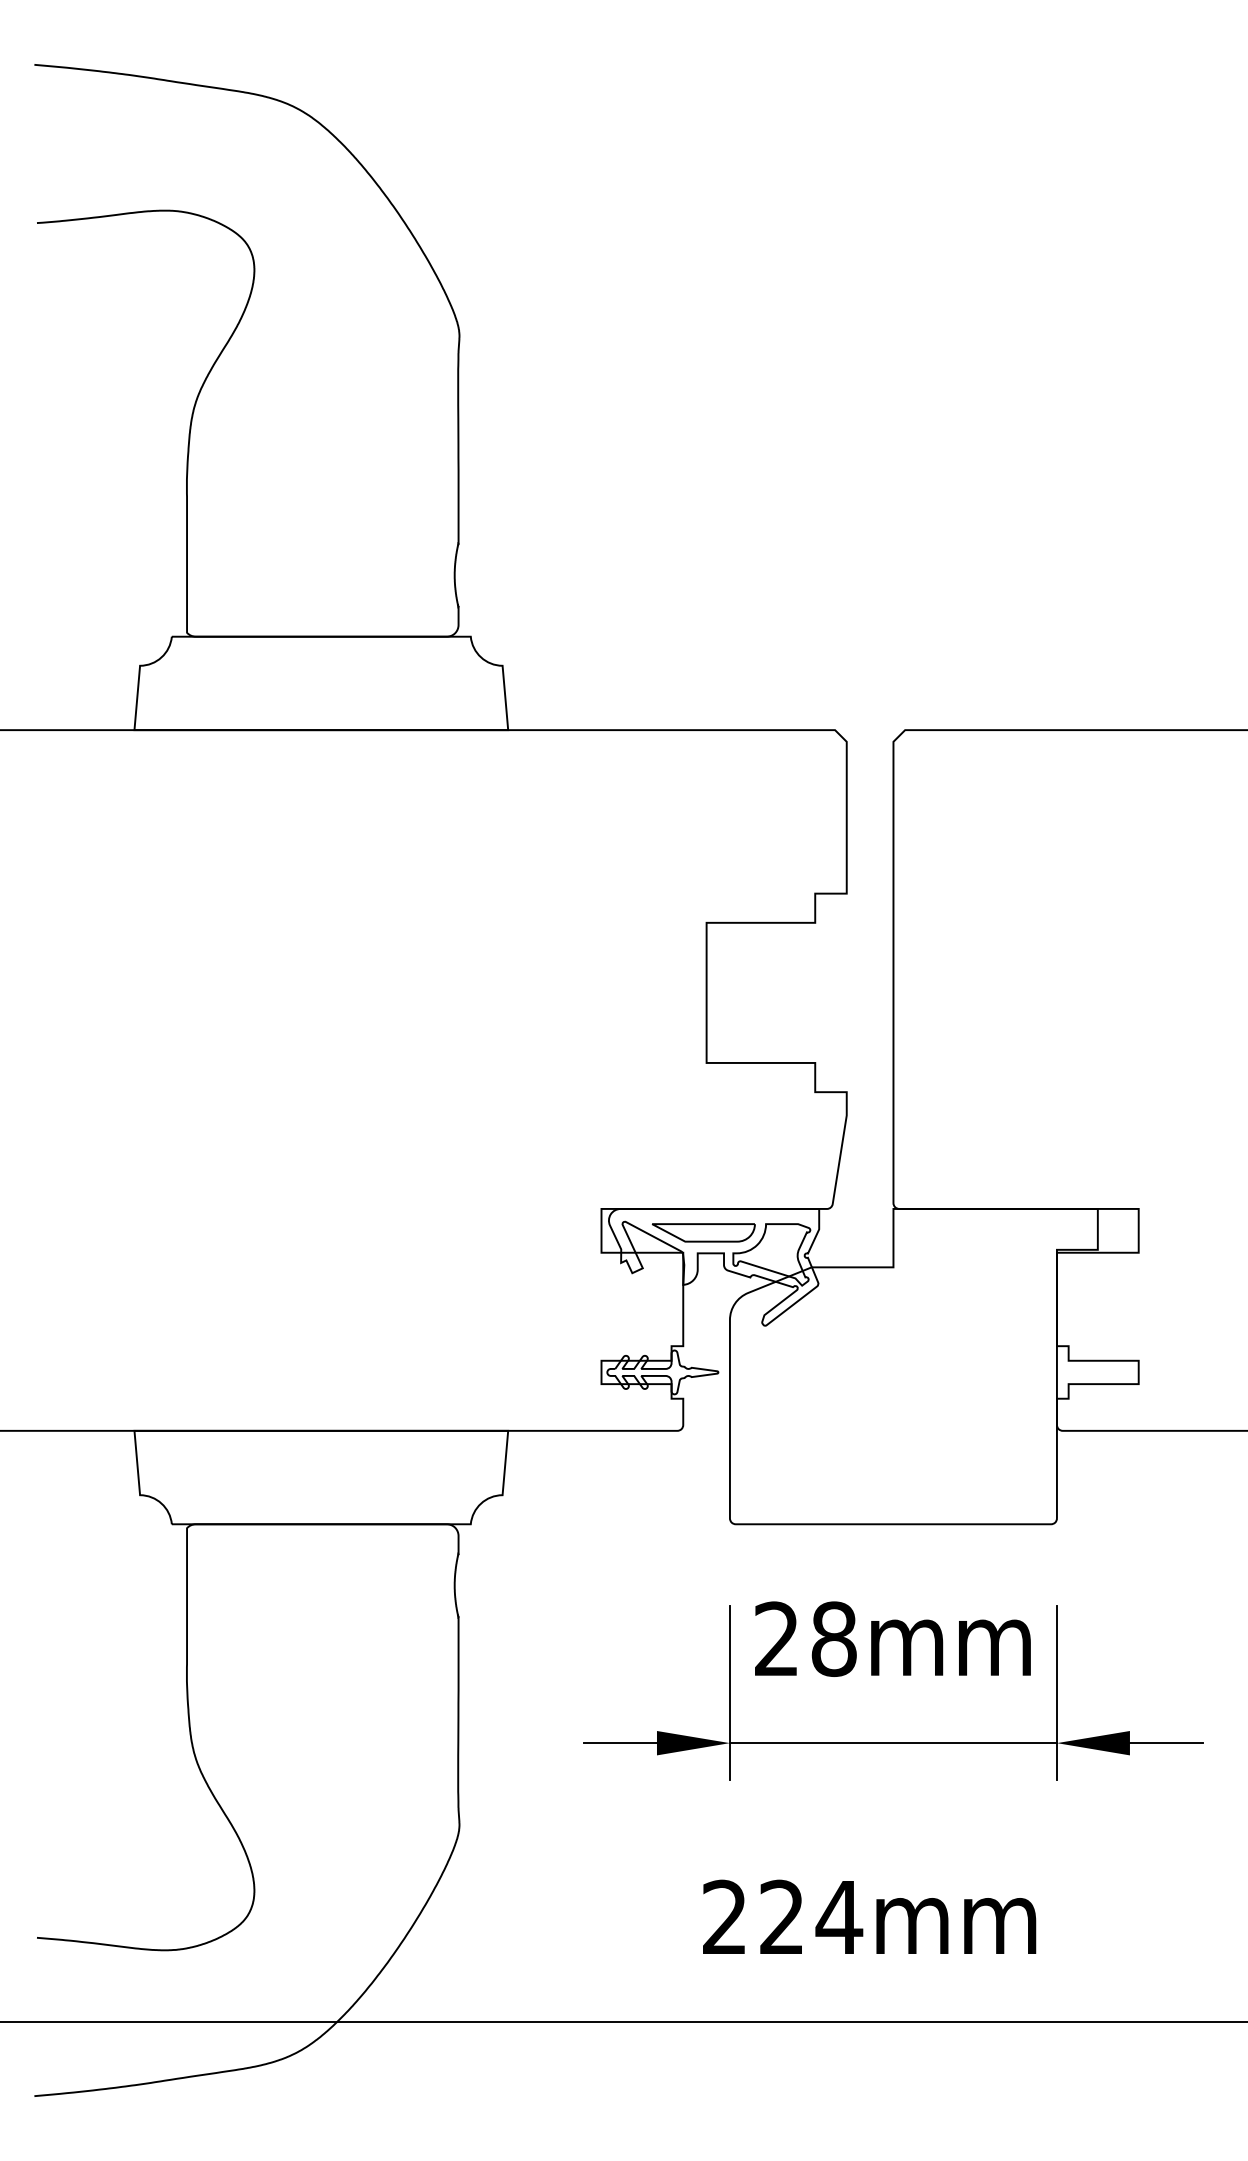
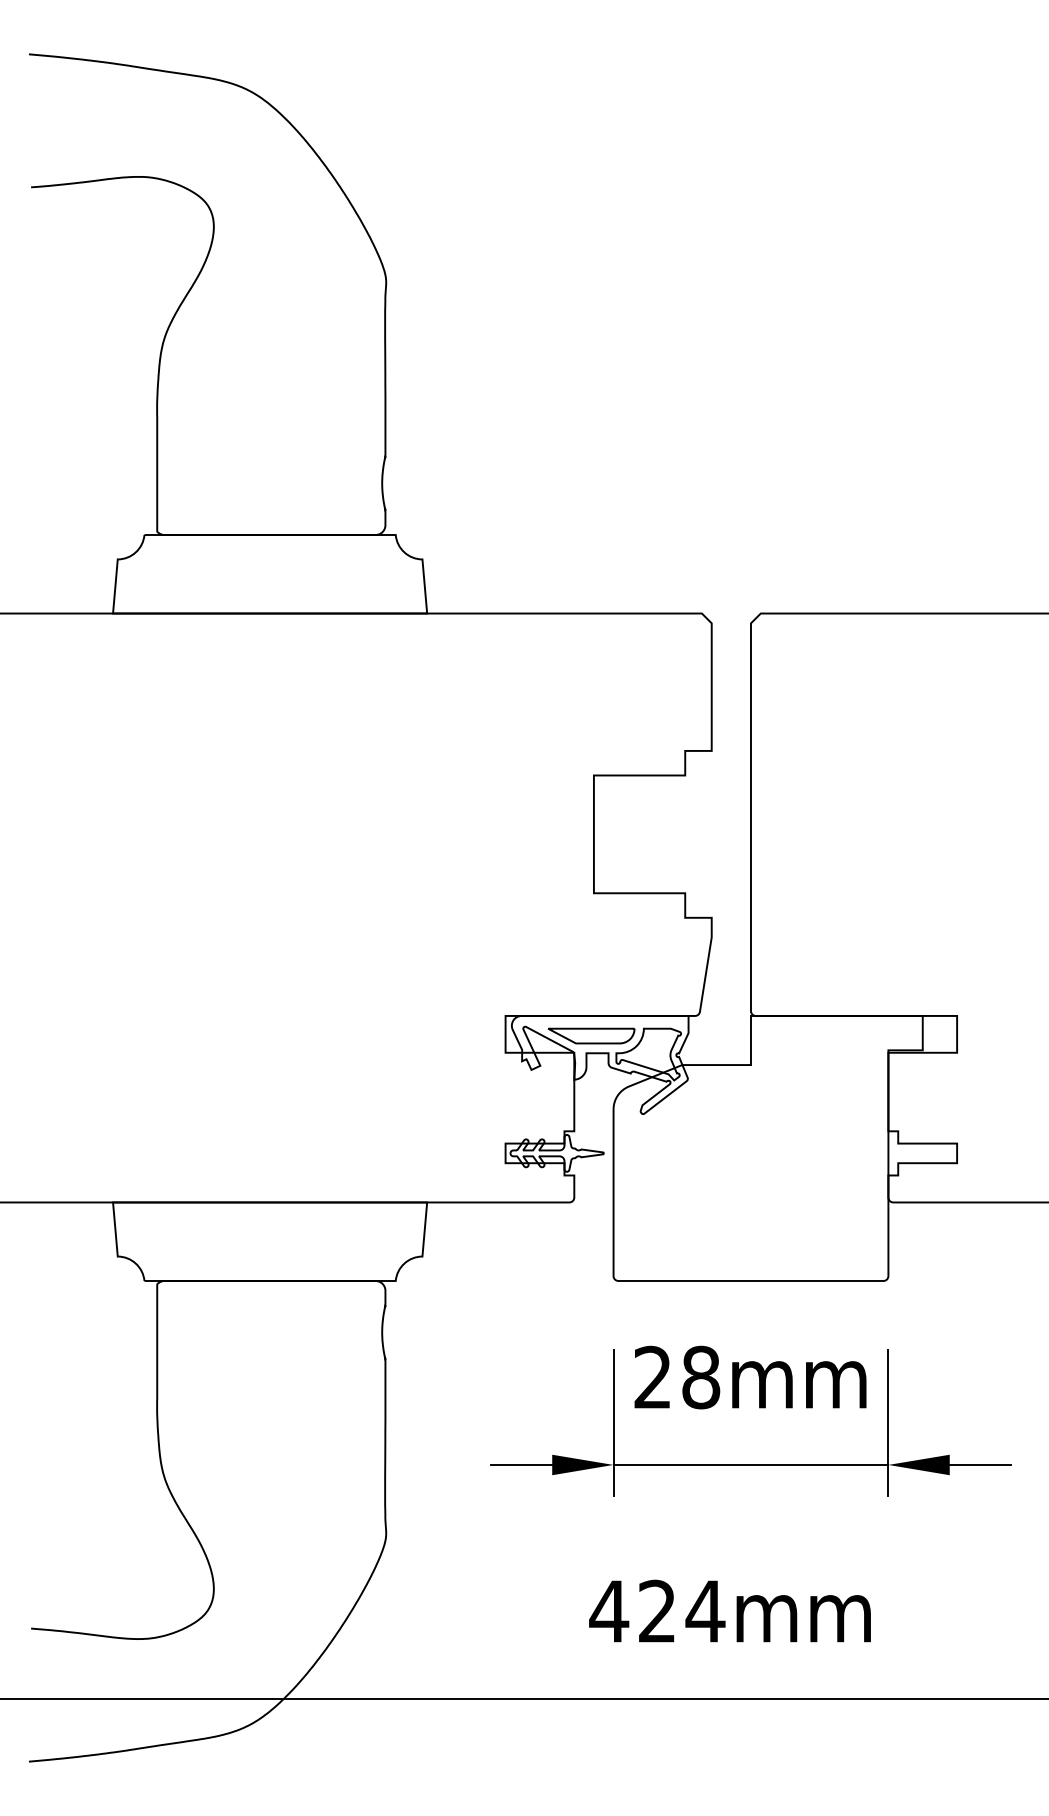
text: (724, 1916) -> (608, 1610), 224mm -> 424mm

